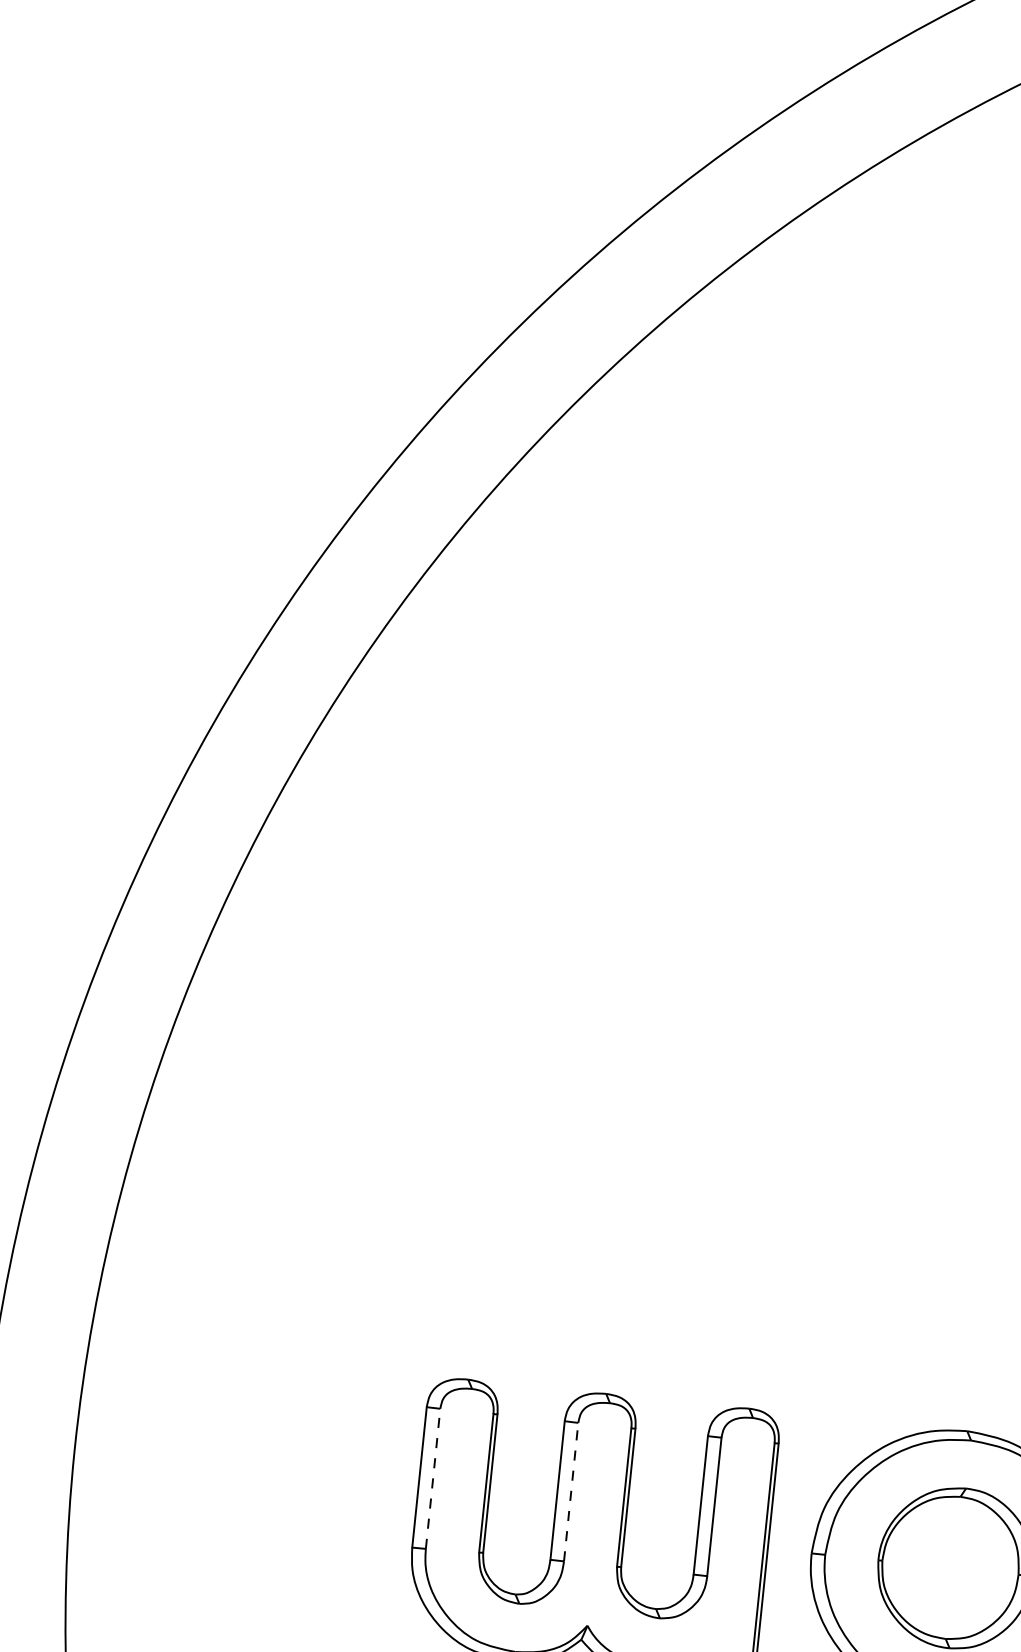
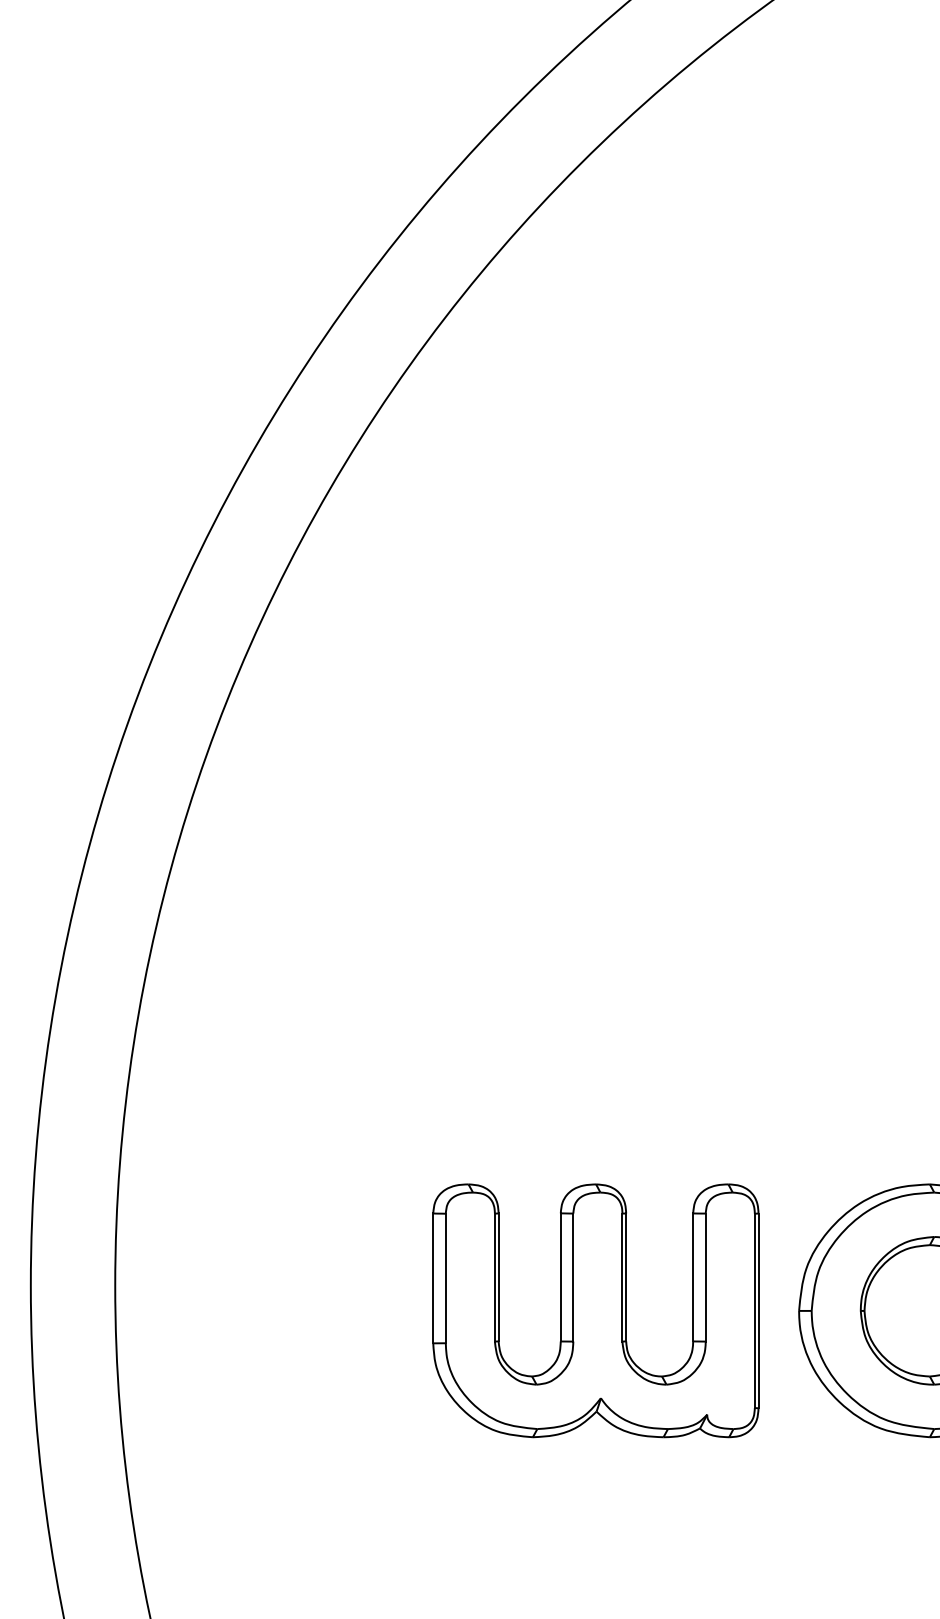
line: (432, 1478) -> (445, 1278), dashed -> solid
line: (571, 1492) -> (573, 1277), dashed -> solid

